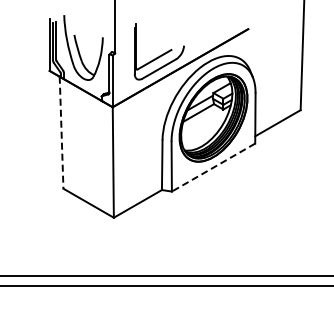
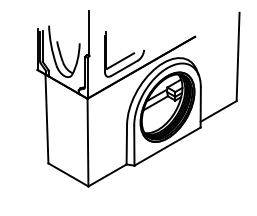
line: (61, 133) -> (46, 119), dashed -> solid
line: (213, 167) -> (167, 146), dashed -> solid

